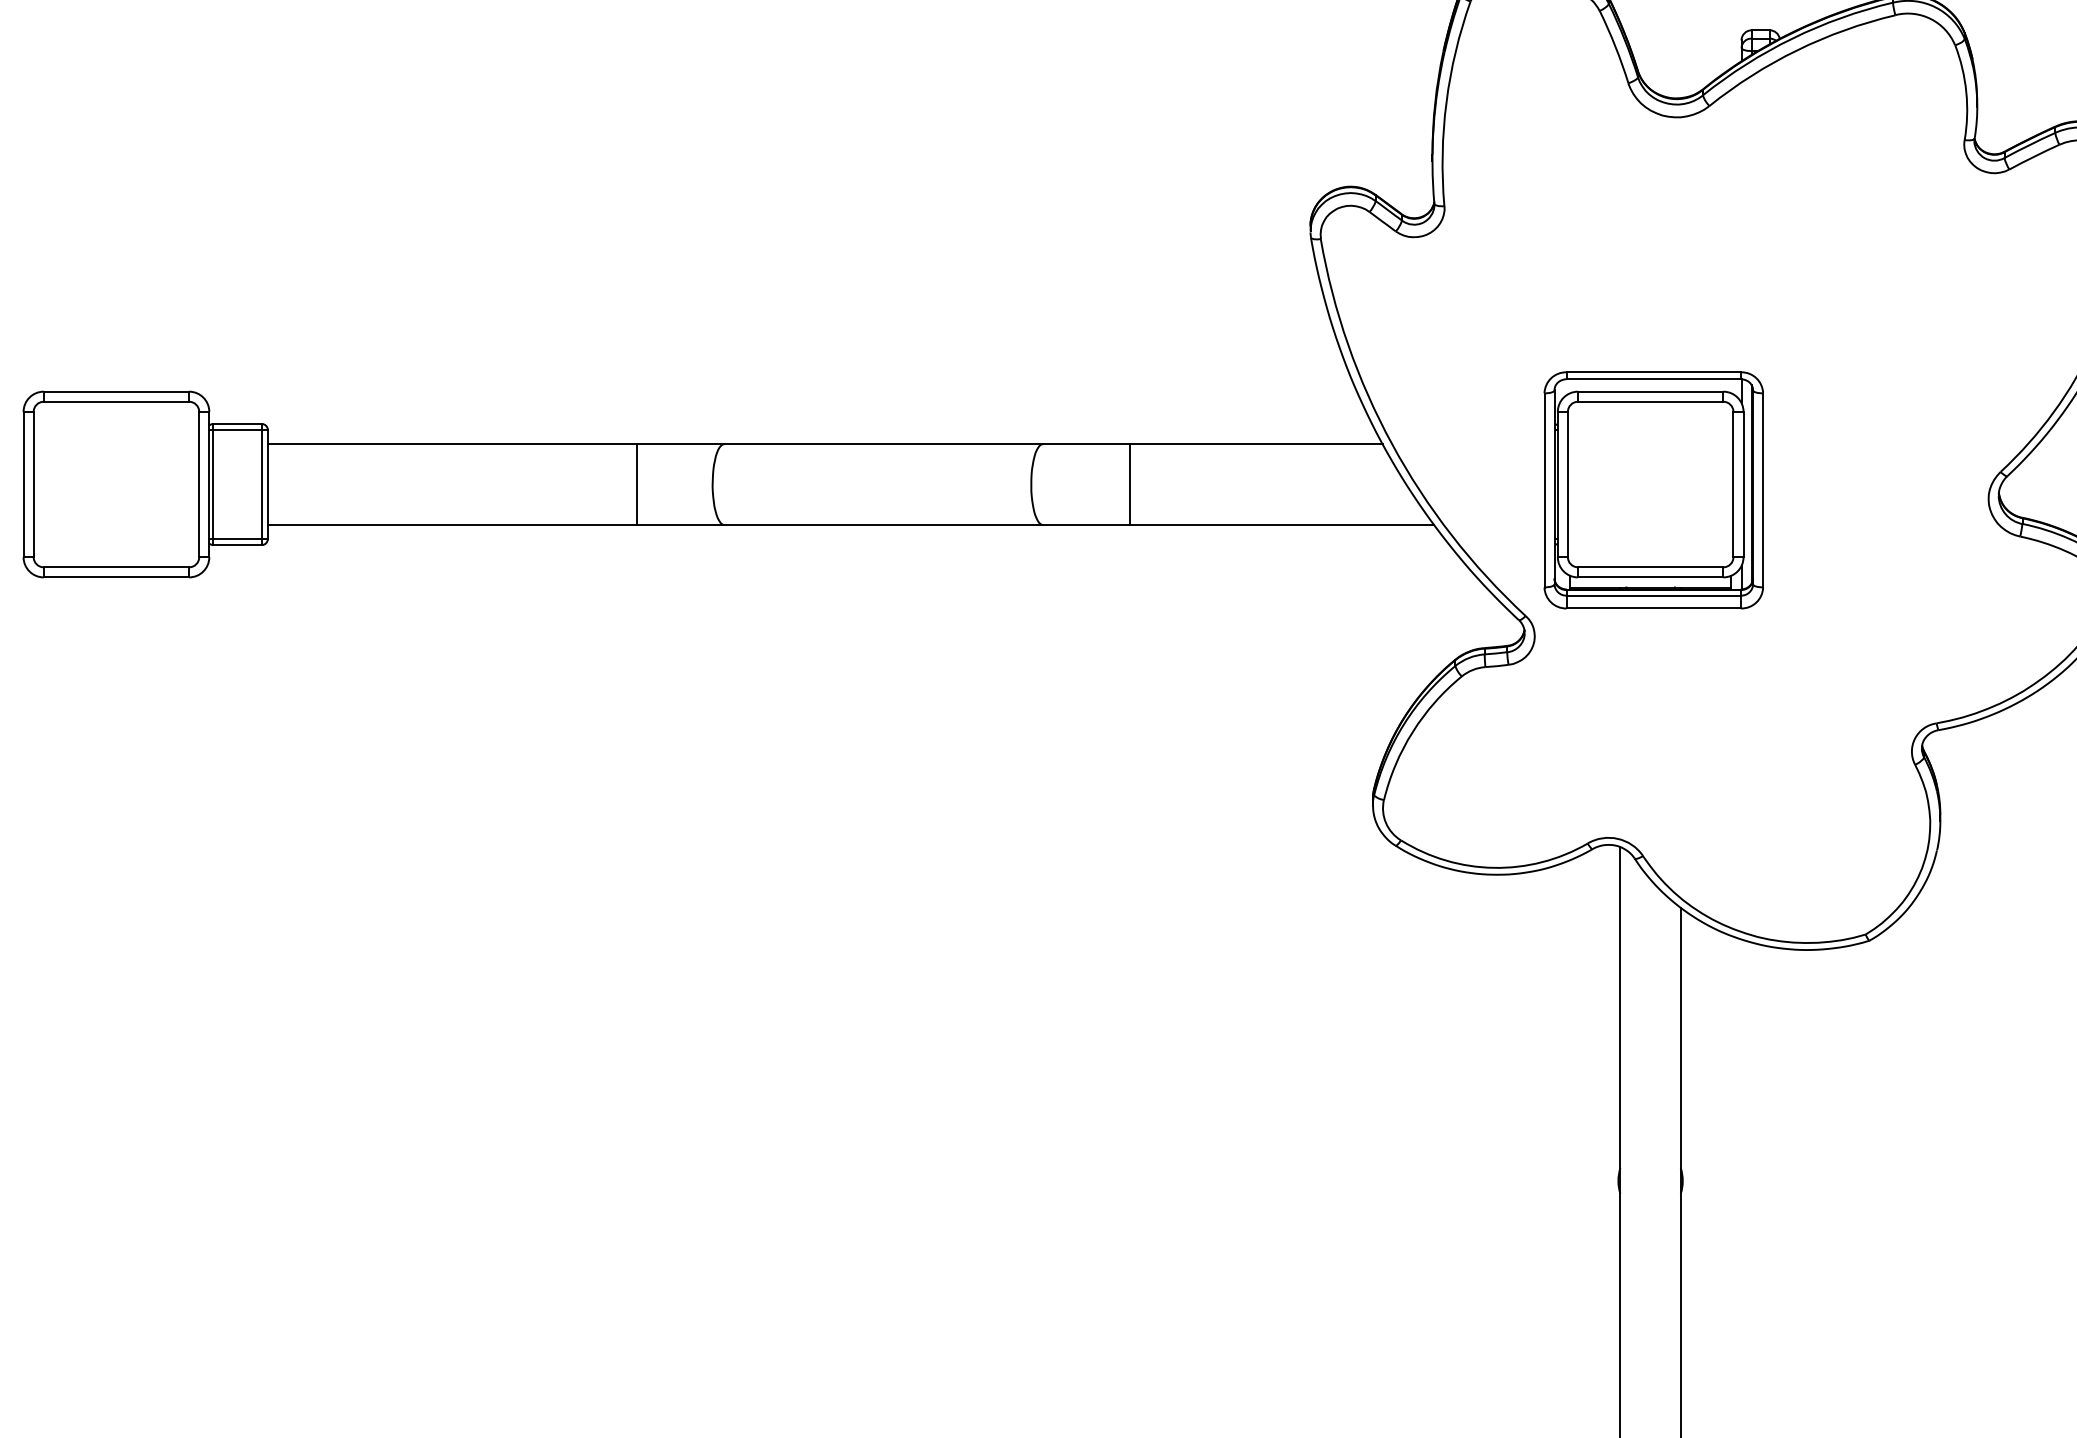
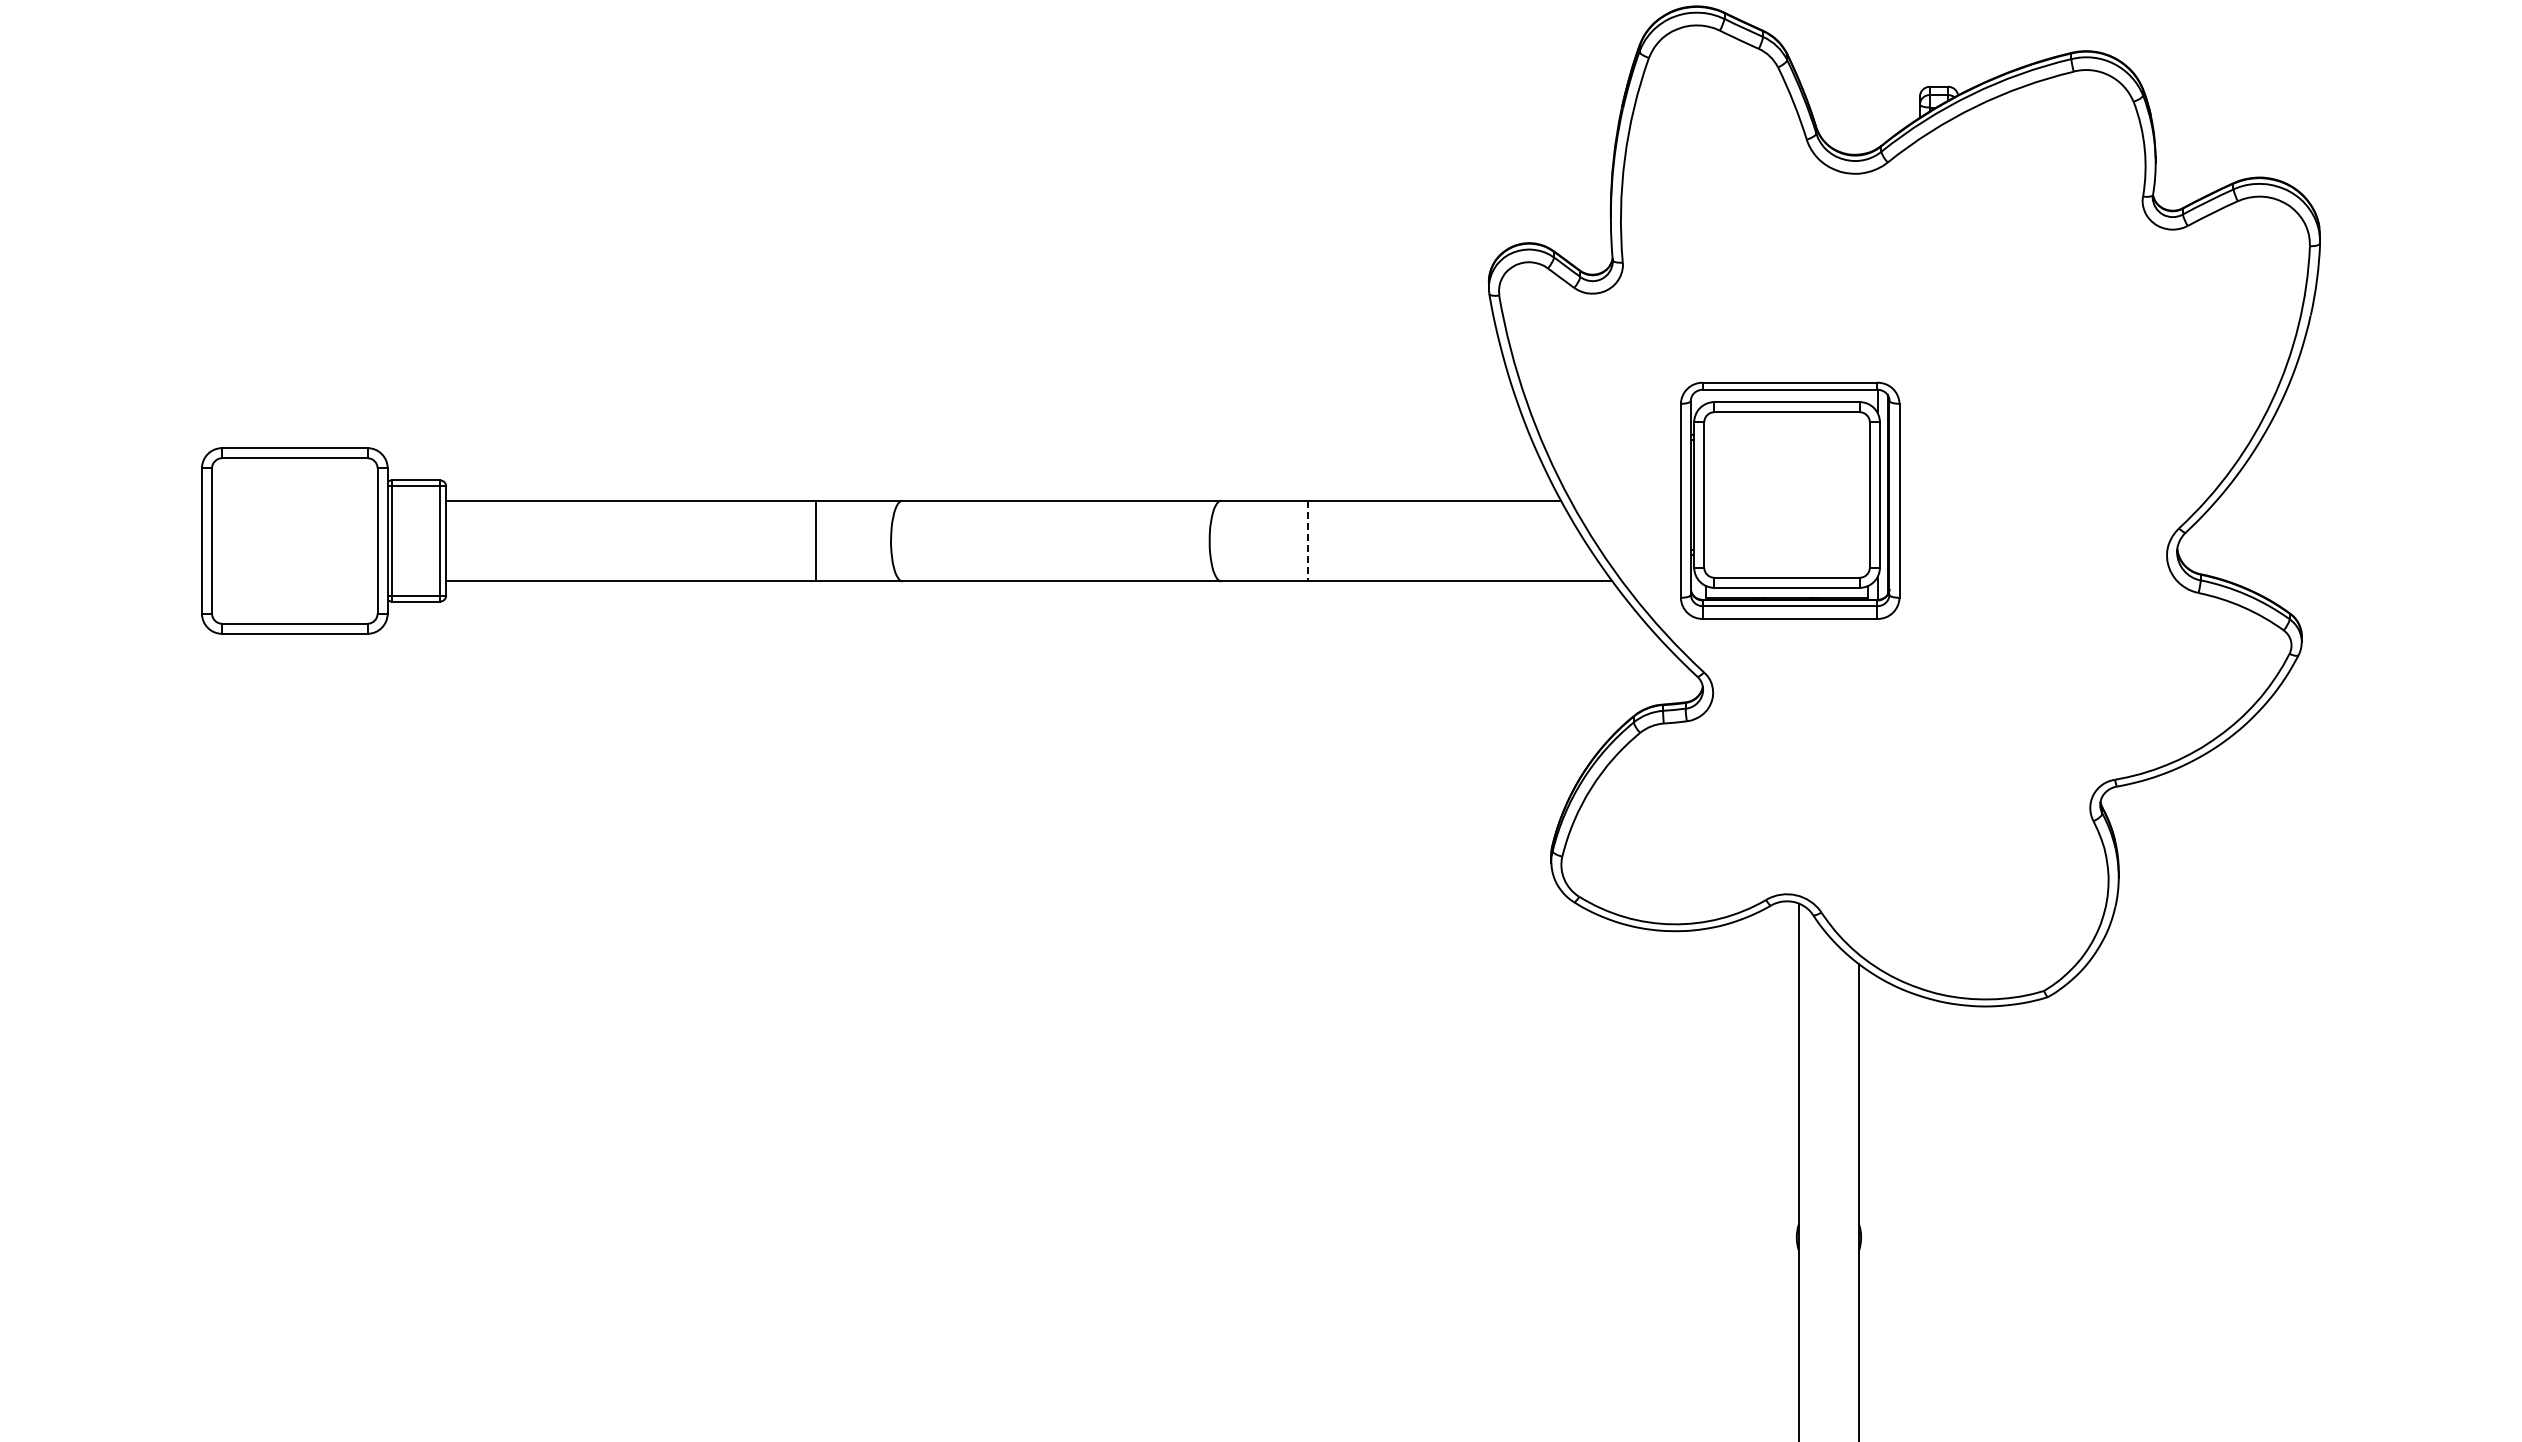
line: (1130, 485) -> (1308, 541), solid -> dashed
part: (1654, 490) -> (1790, 500), moved

